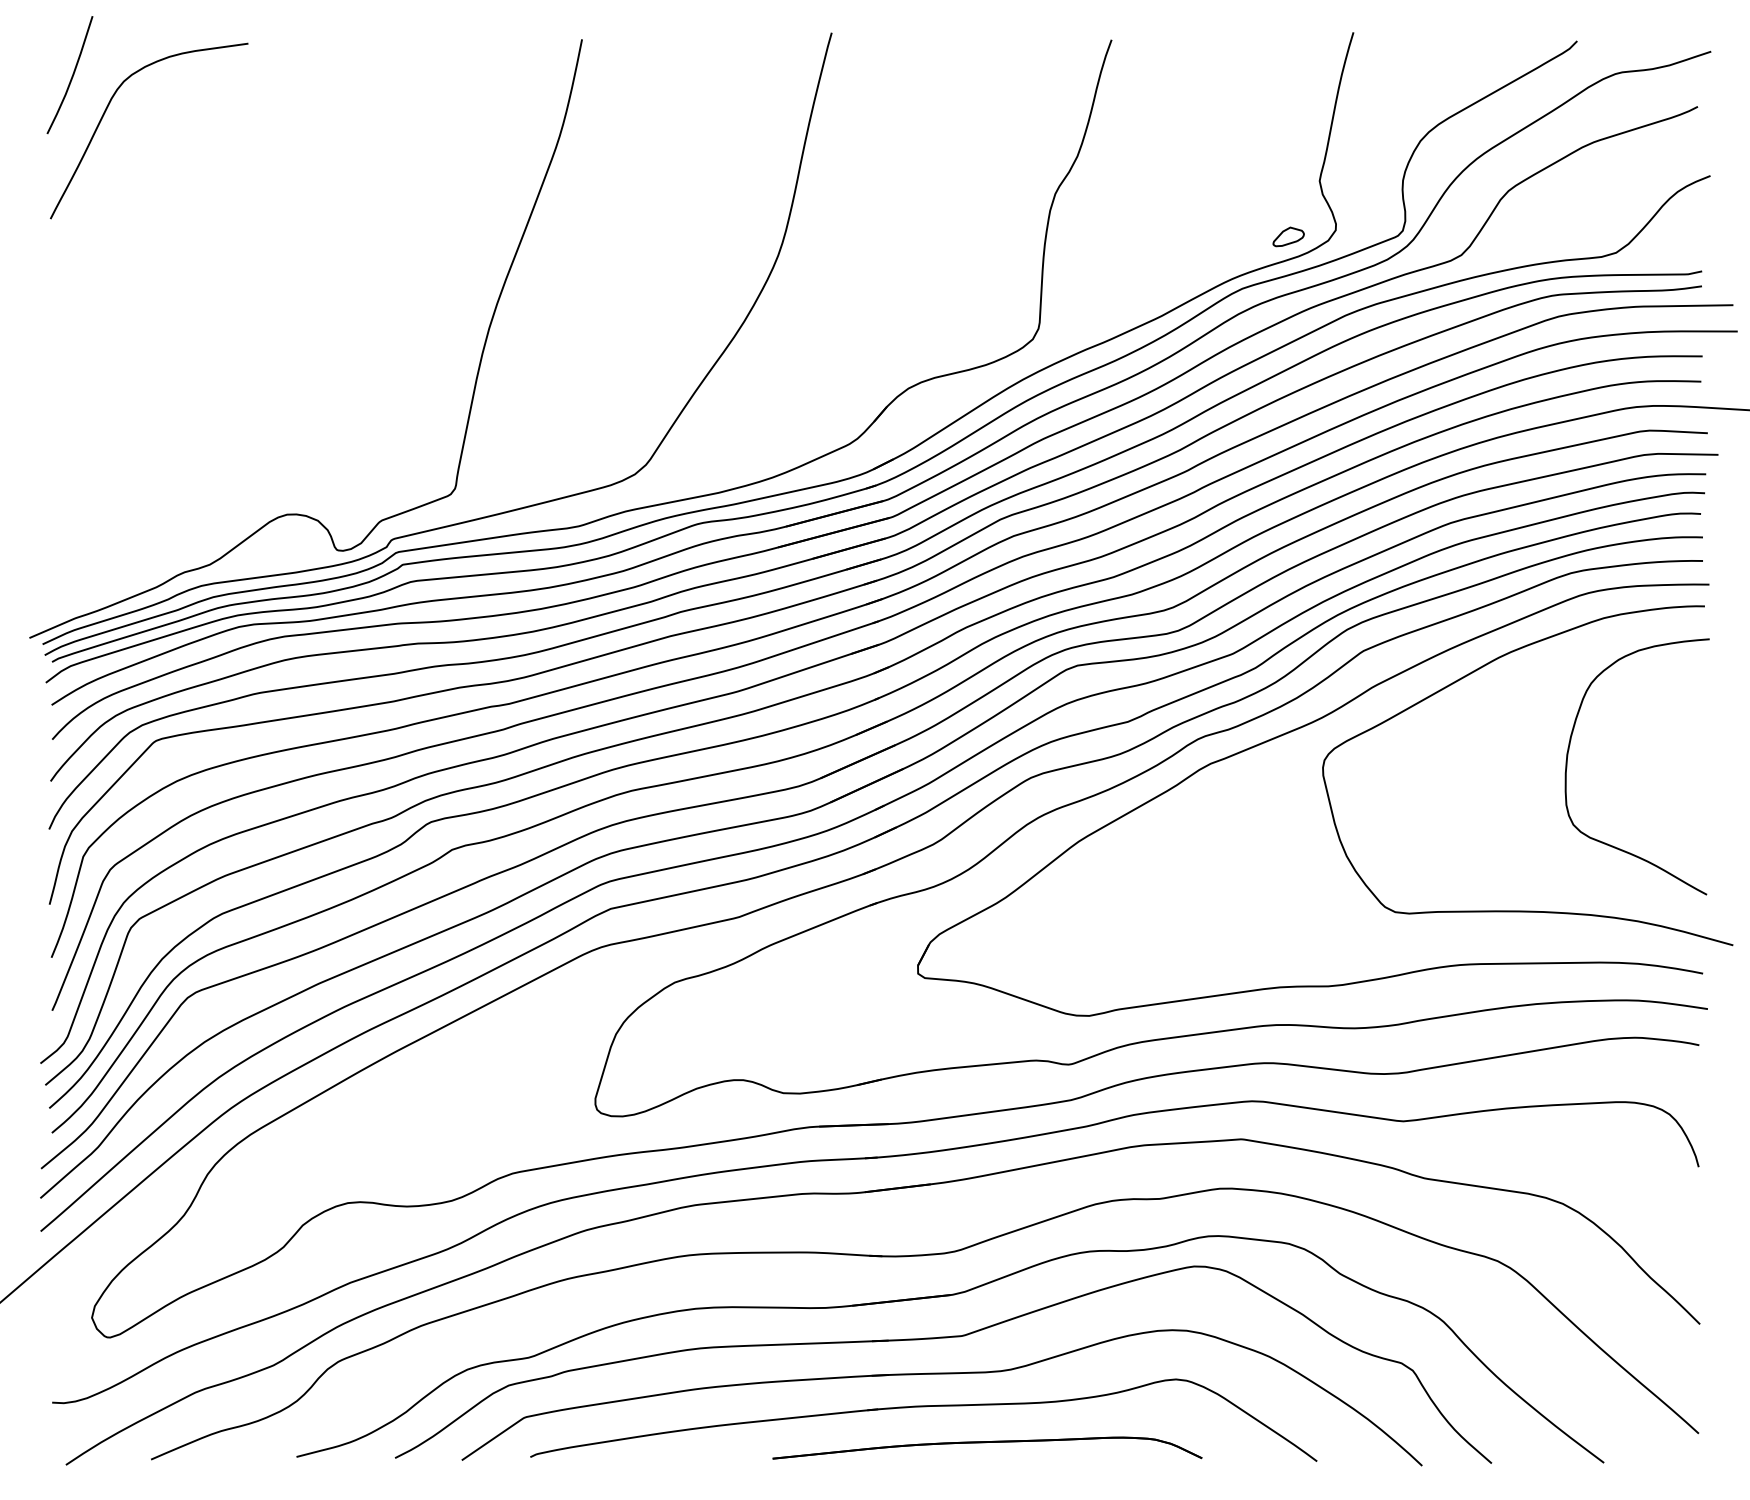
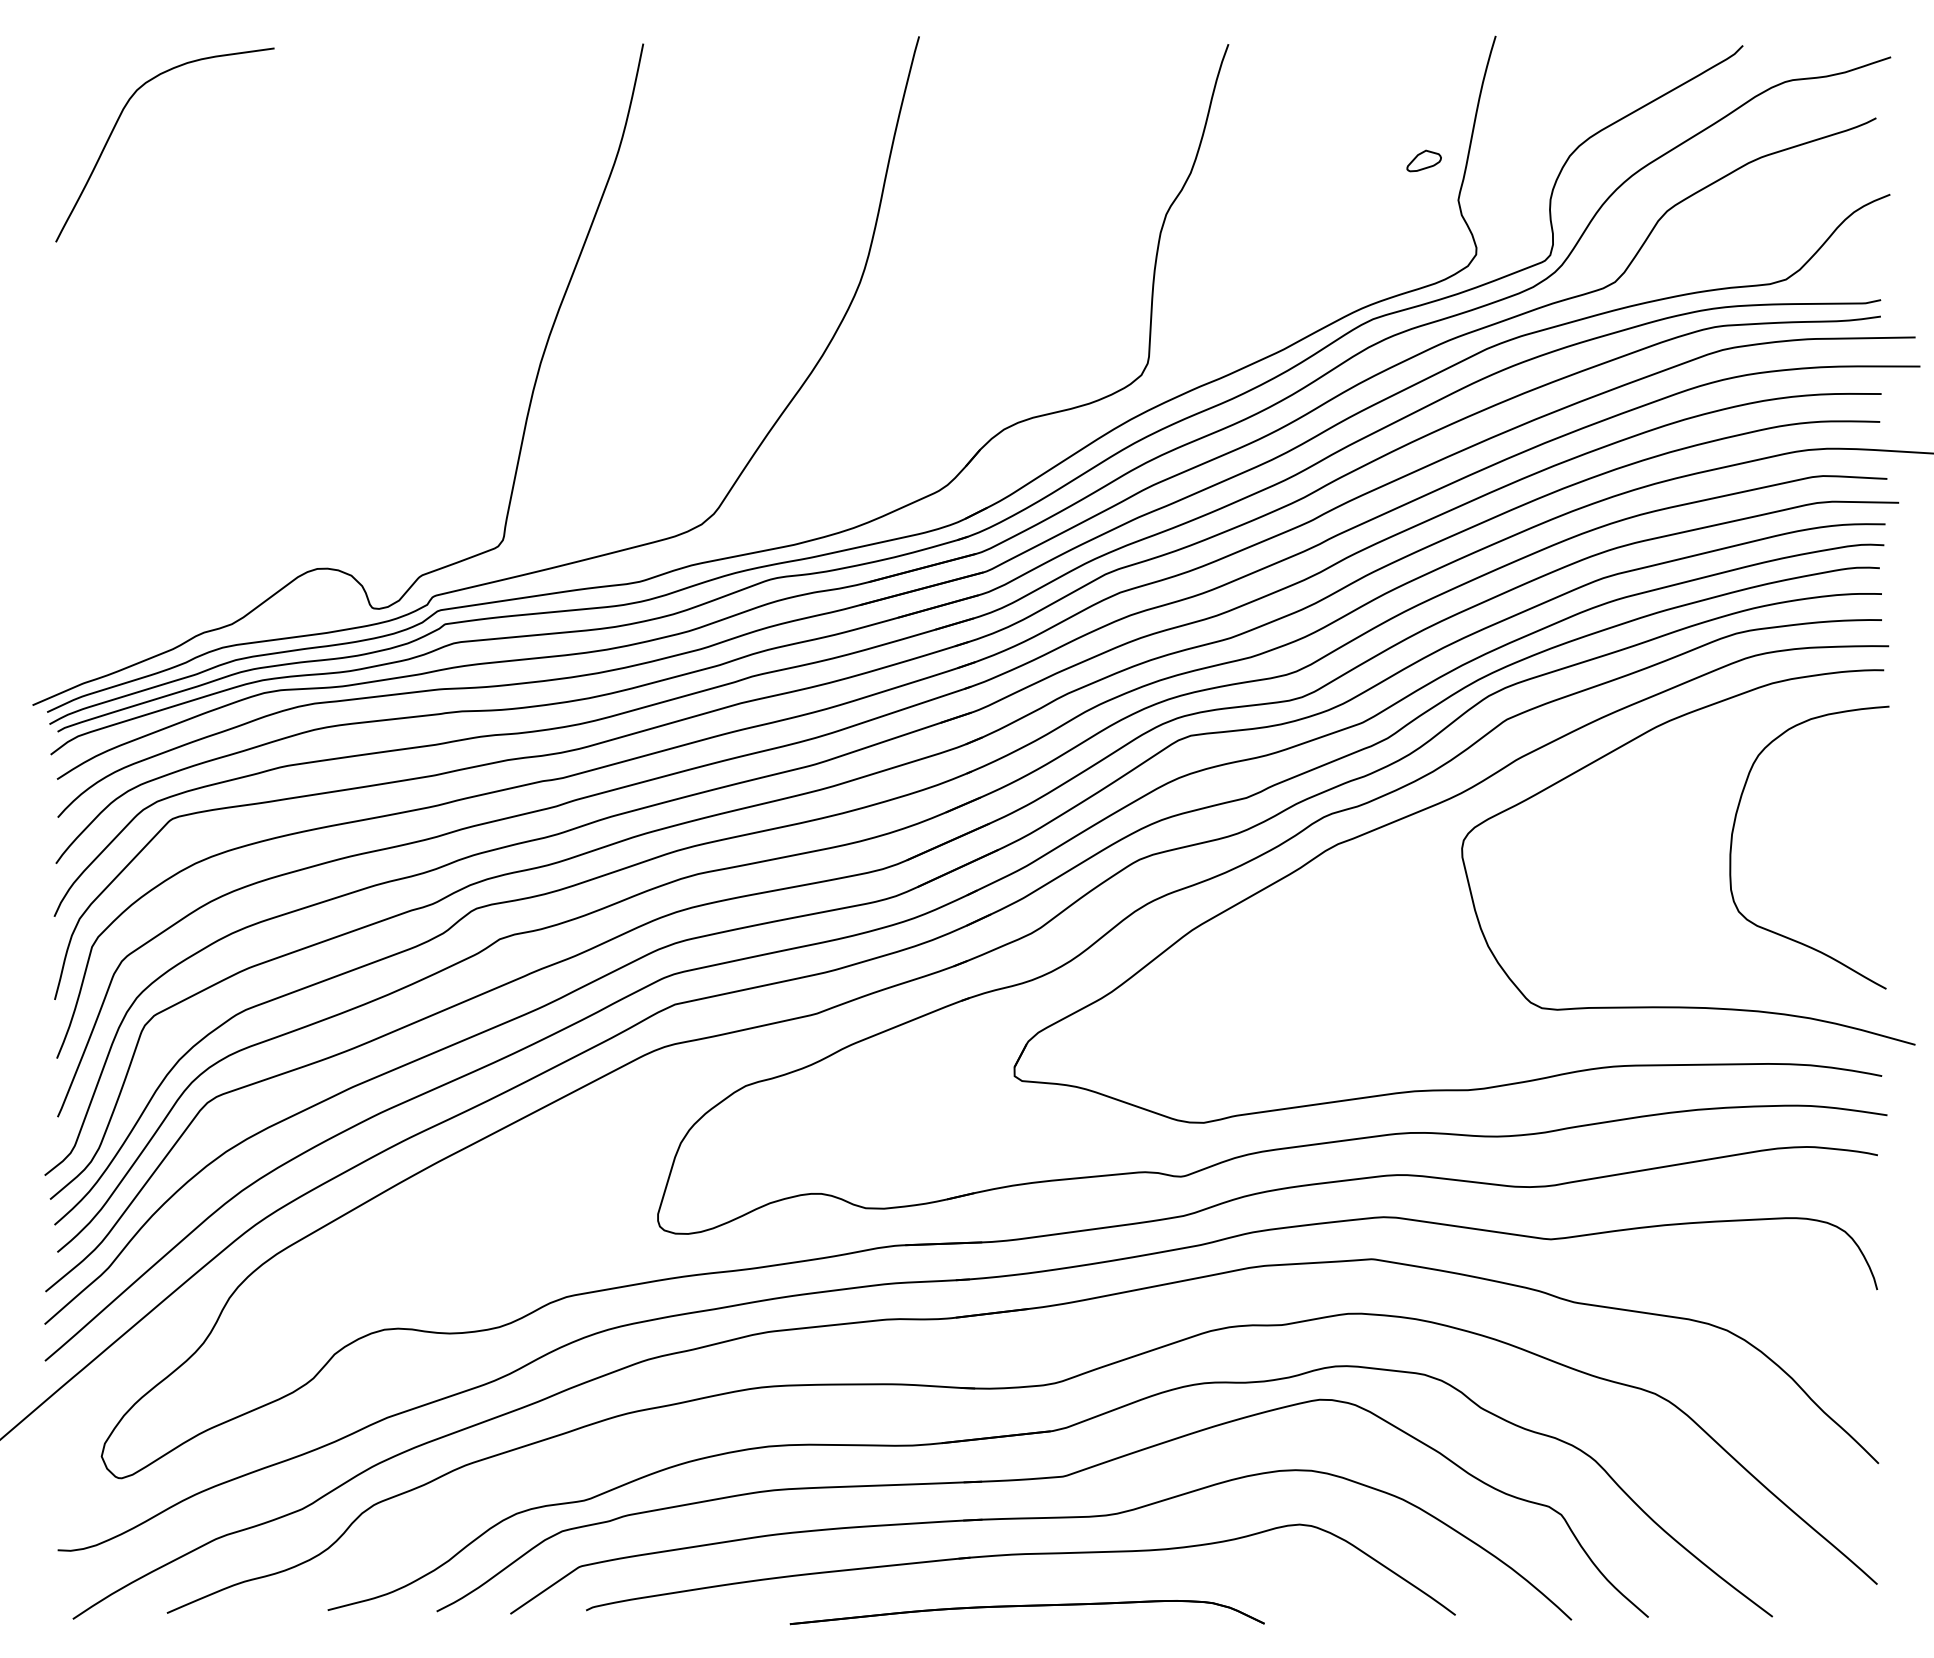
curve: (71, 75) -> (79, 83), removed
part: (1288, 236) -> (1423, 160), moved
part: (986, 1448) -> (1026, 1612), moved

